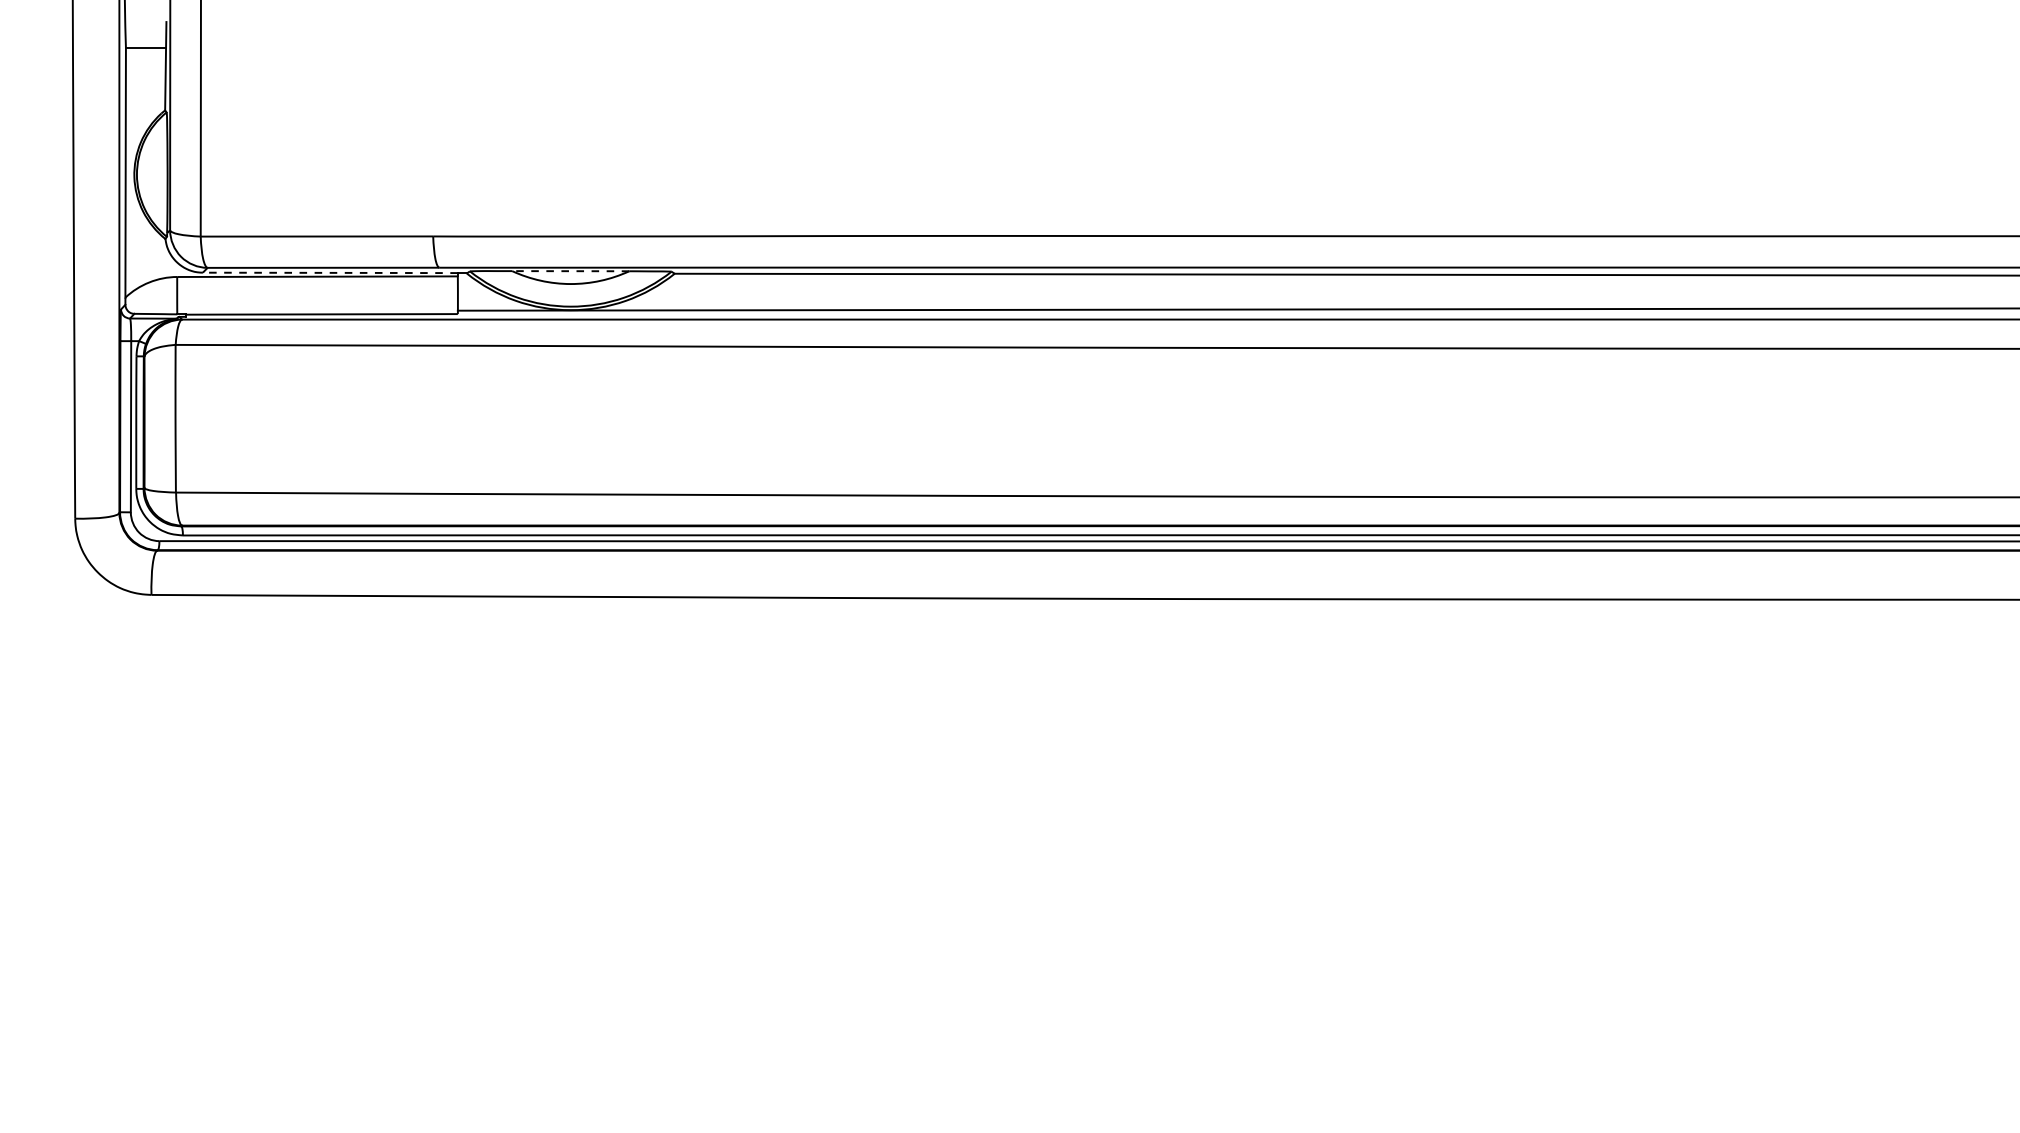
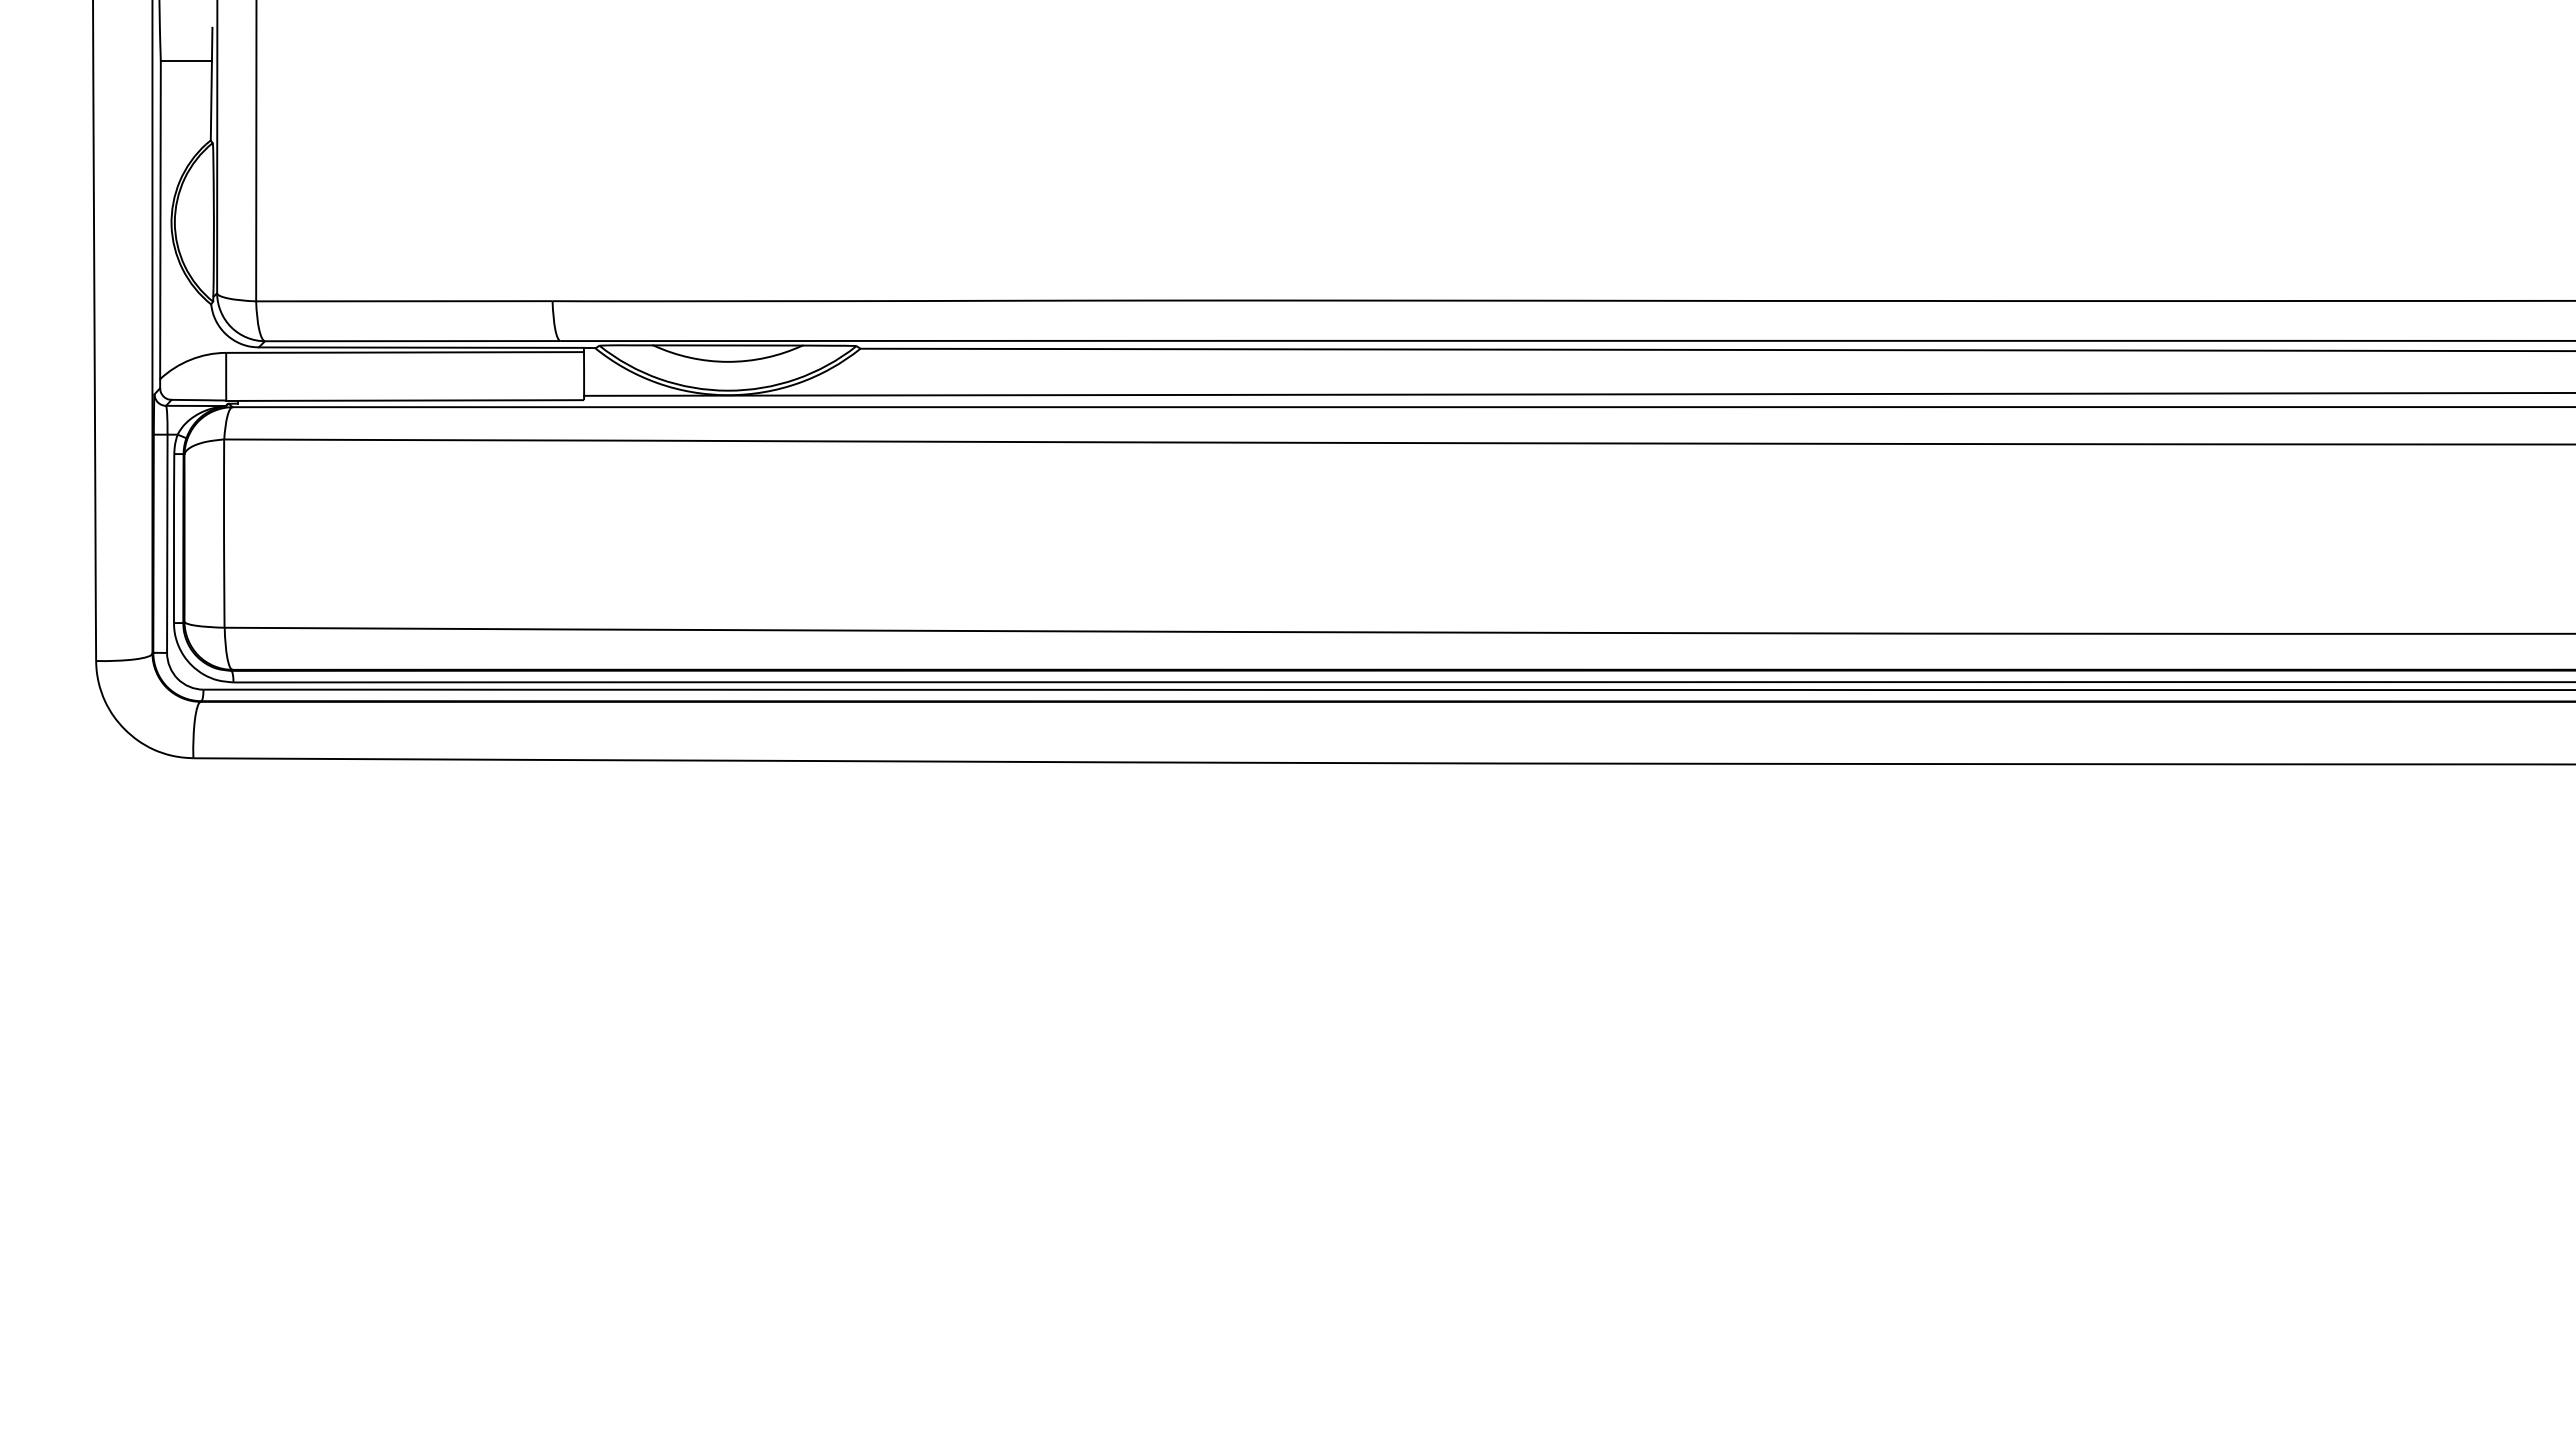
line: (570, 271) -> (727, 345), dashed -> solid
line: (330, 272) -> (421, 347), dashed -> solid

